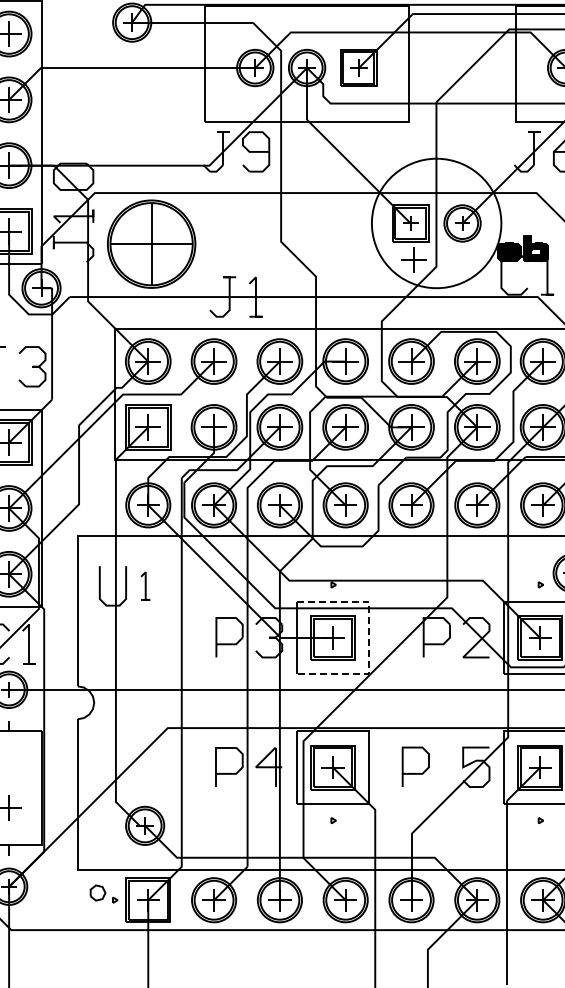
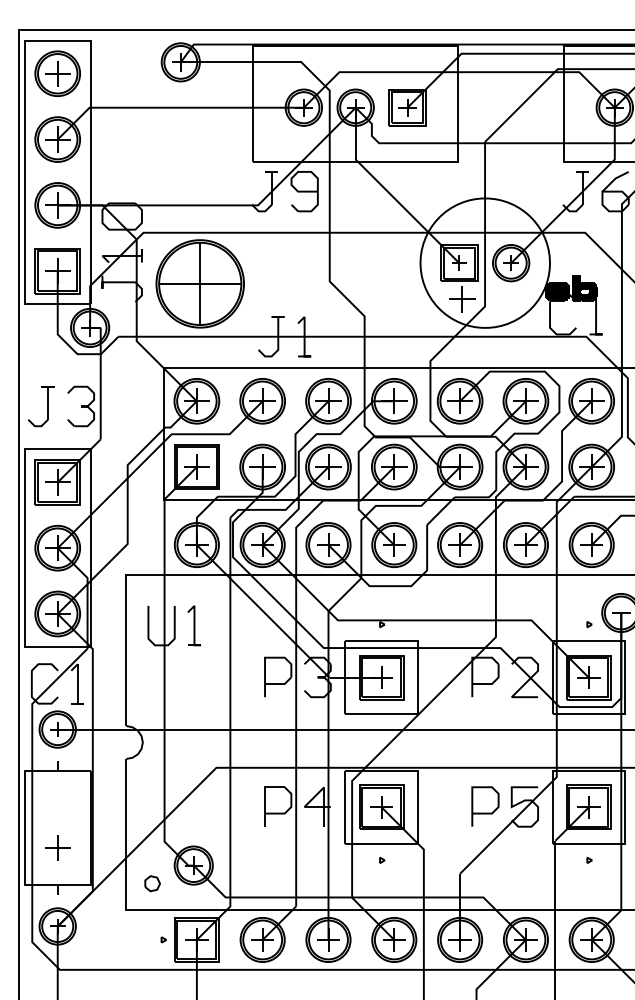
part: (144, 585) -> (193, 625), size x1.43
line: (368, 638) -> (417, 678), dashed -> solid
curve: (415, 772) -> (485, 812), moved
part: (97, 892) -> (152, 883), moved

